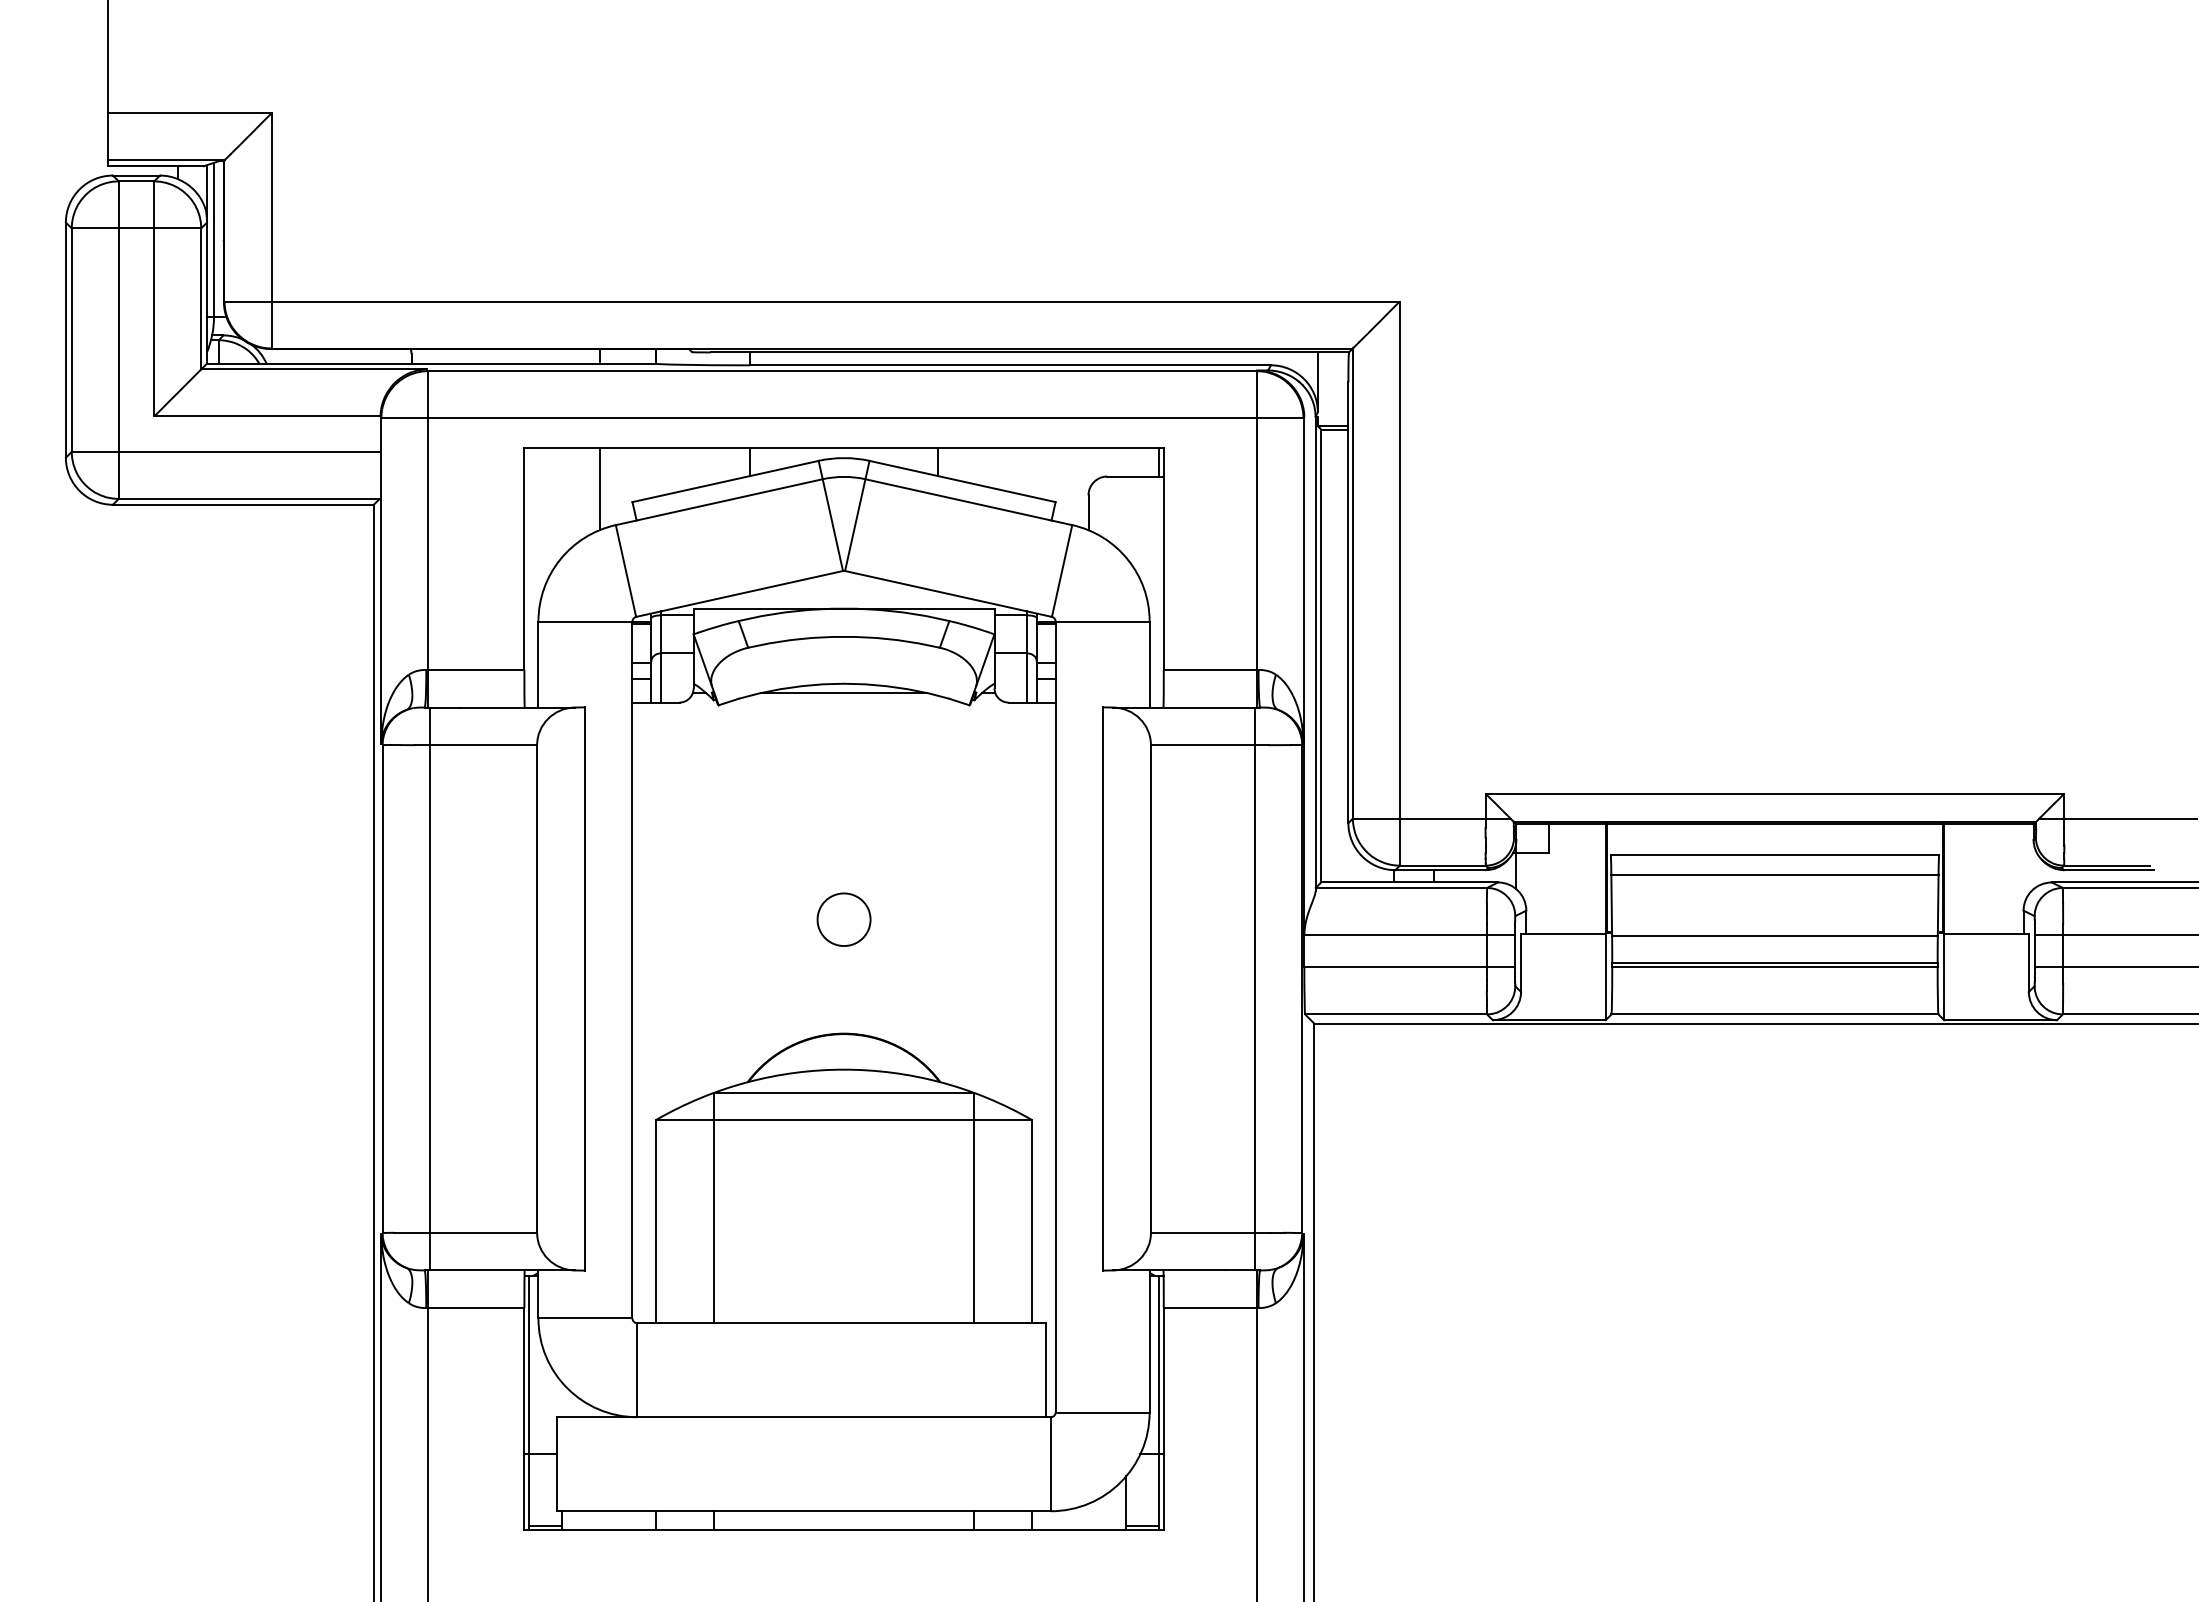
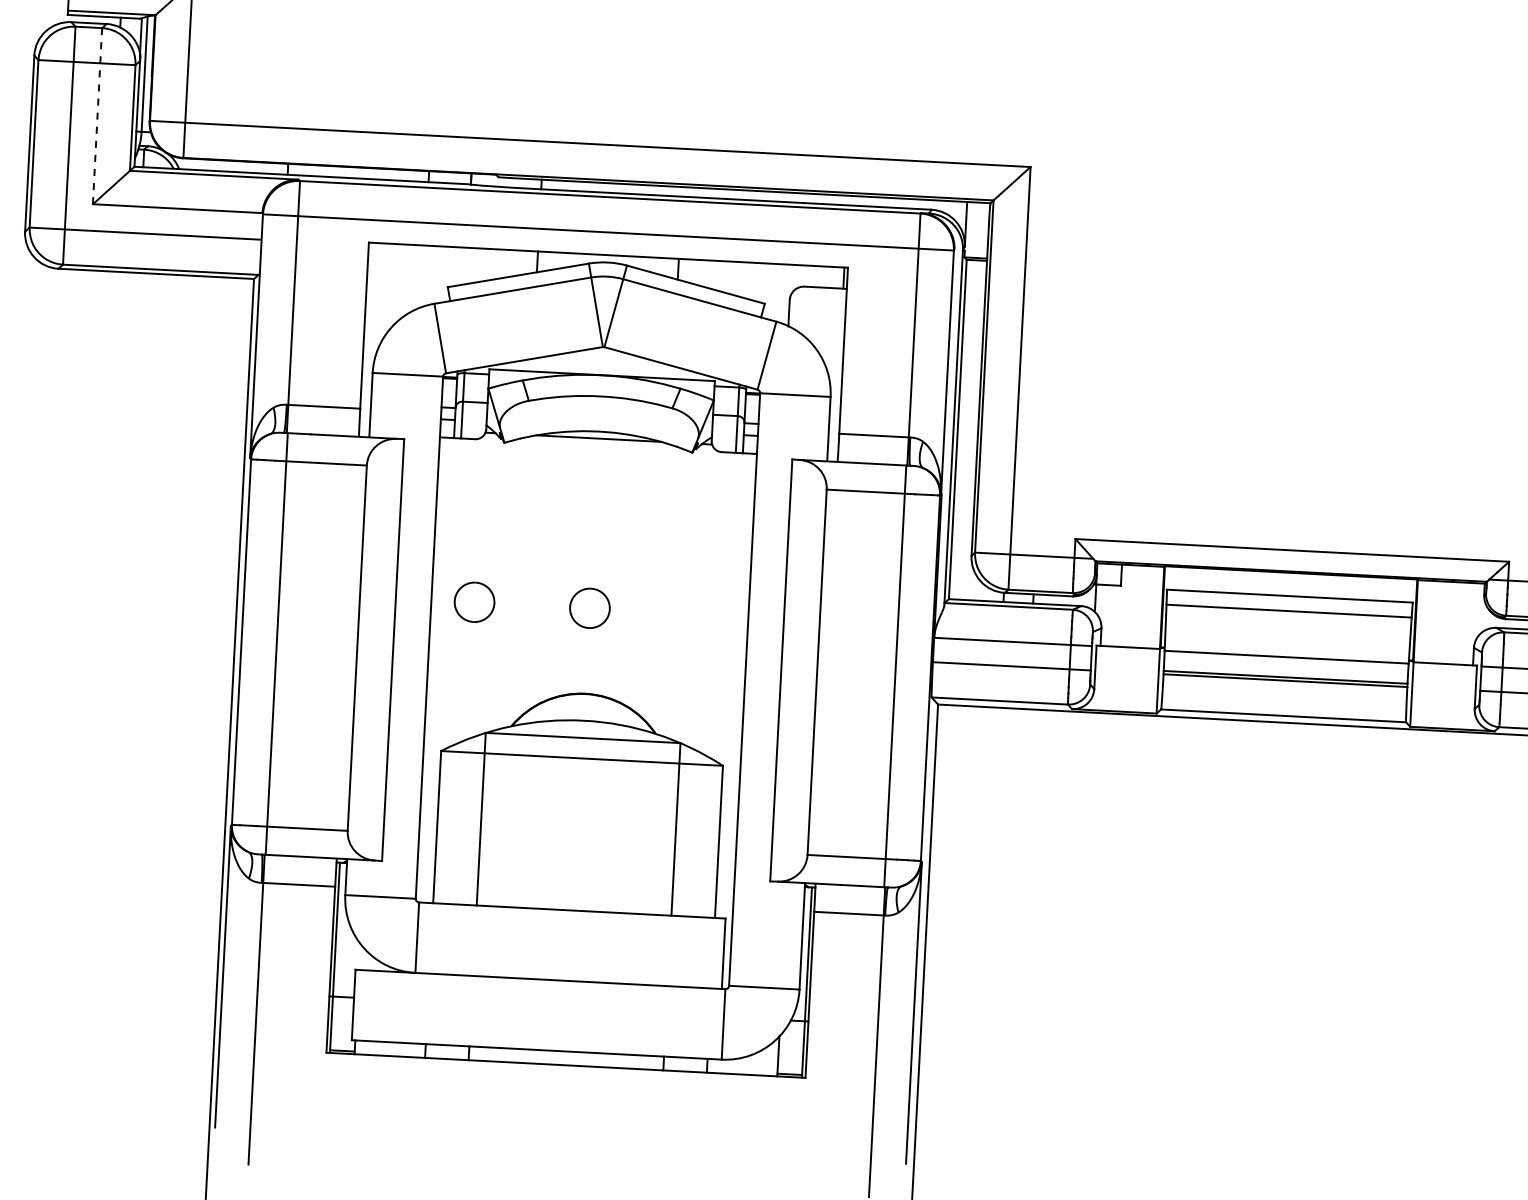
line: (154, 298) -> (97, 115), solid -> dashed
line: (599, 489) -> (423, 276), removed
part: (689, 919) -> (474, 602), added

